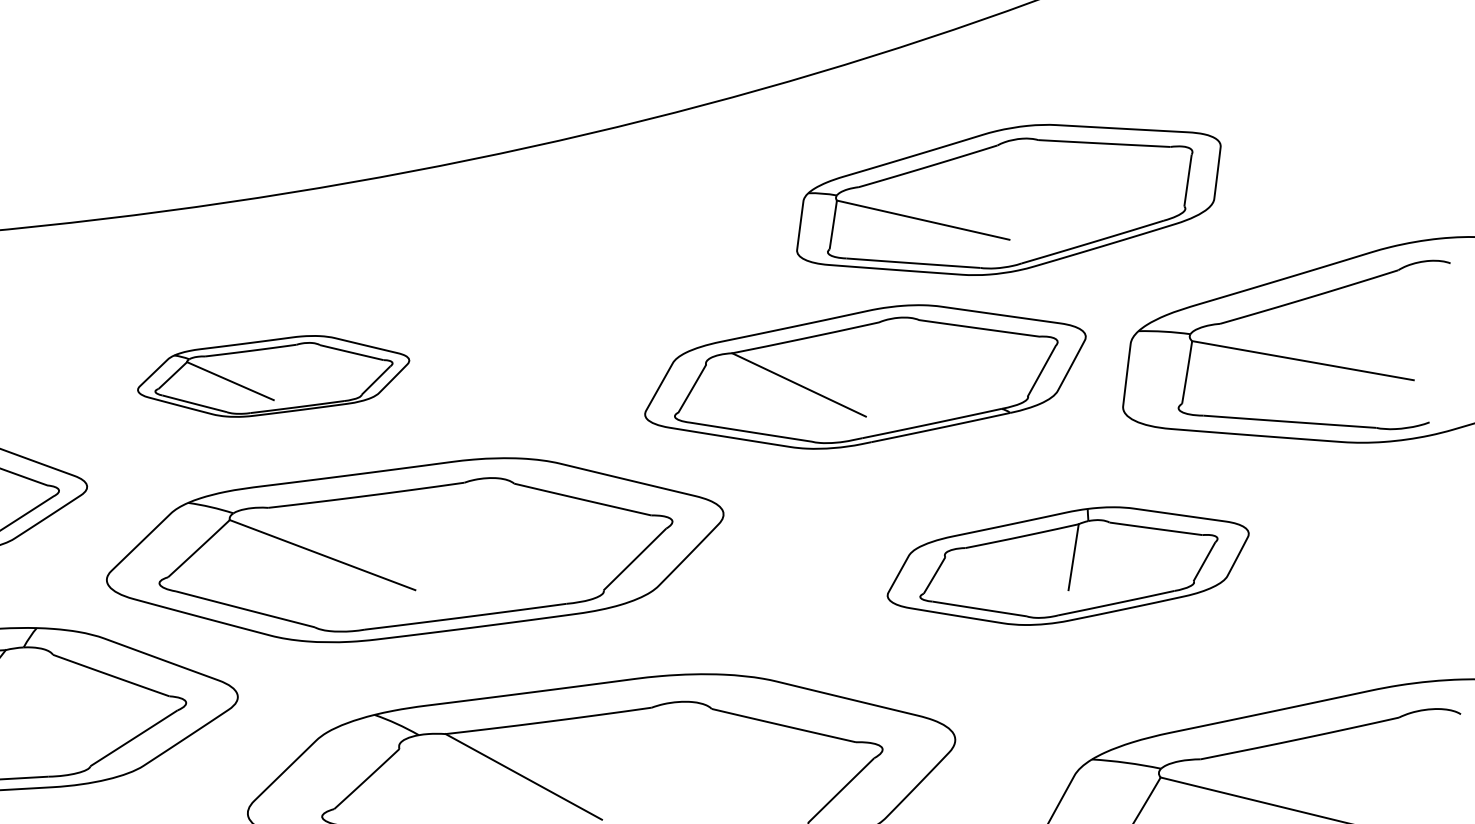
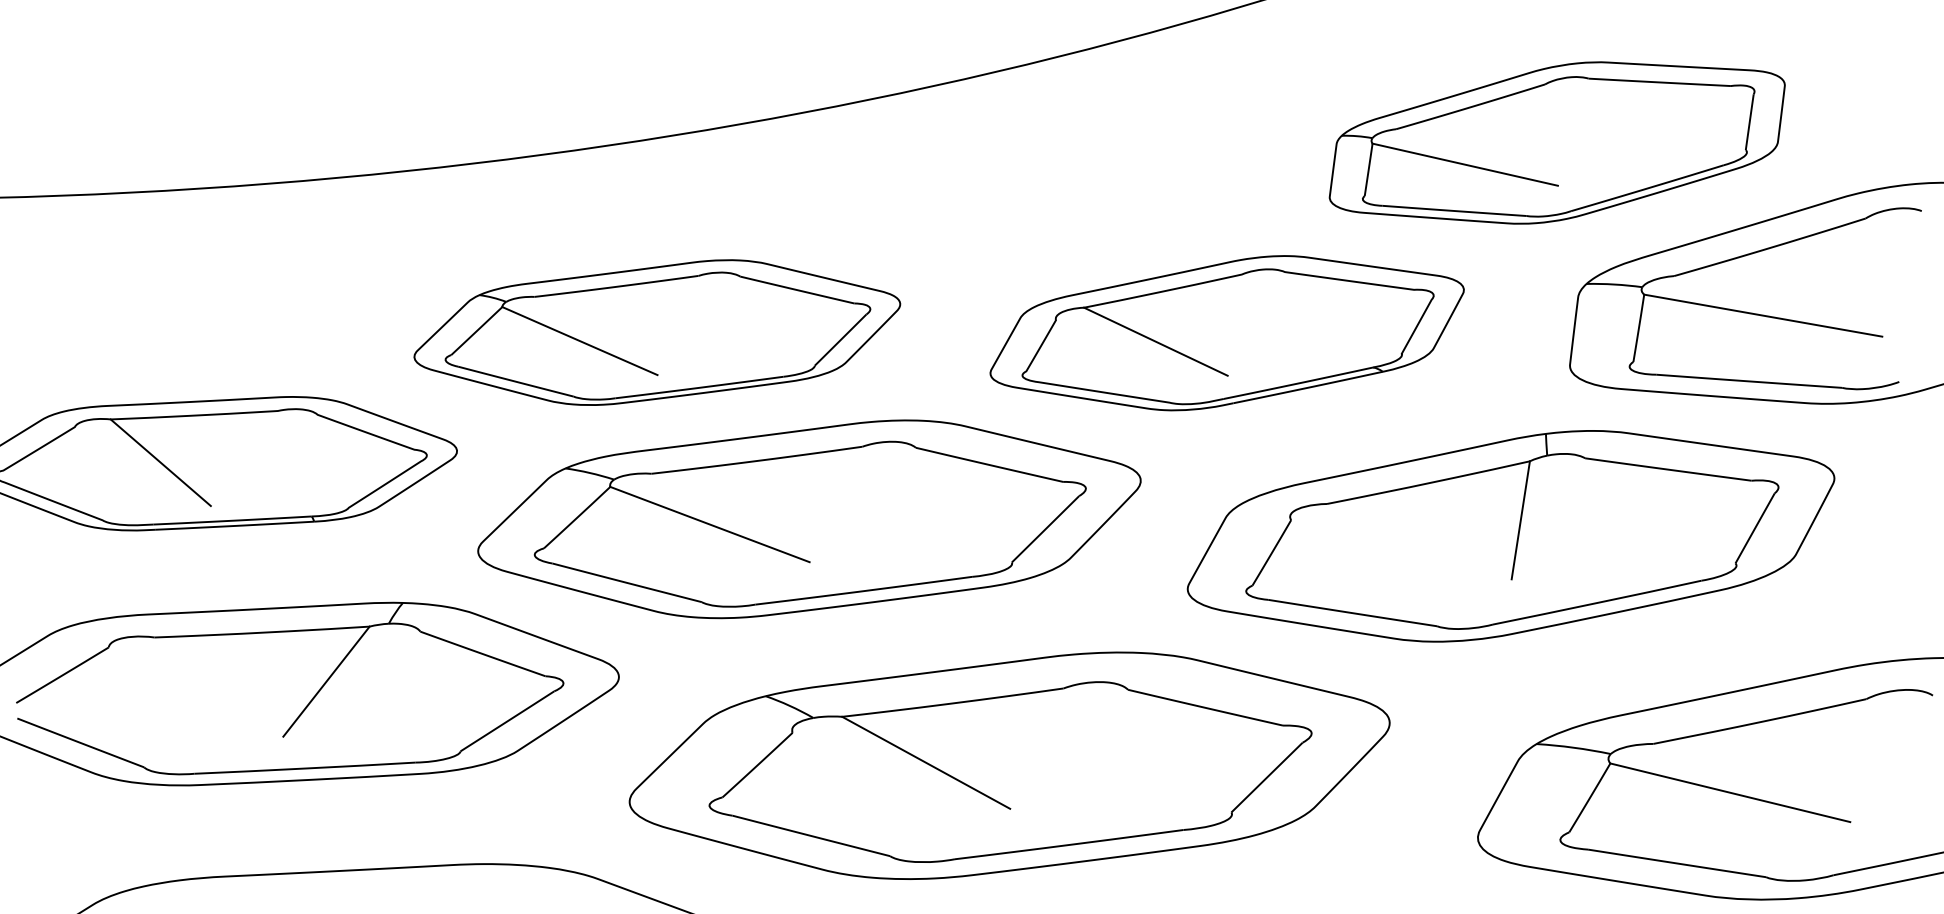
part: (1008, 199) -> (1556, 142), moved
part: (273, 376) -> (657, 332), size x1.67
part: (864, 377) -> (1226, 333), moved
part: (1067, 566) -> (1510, 536), size x1.67

